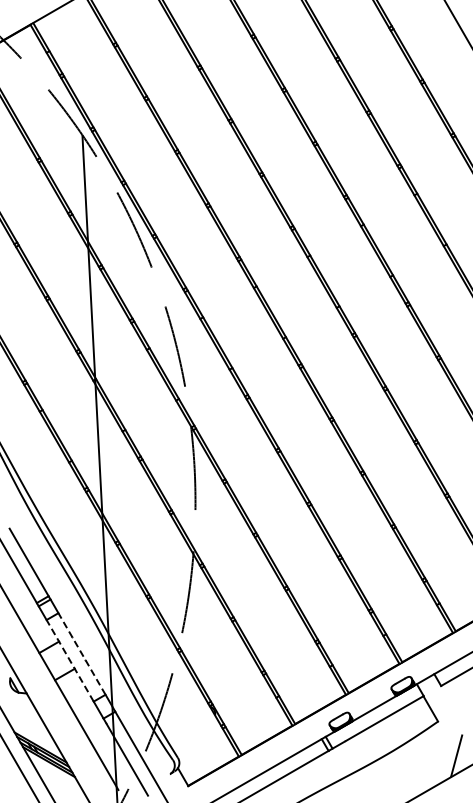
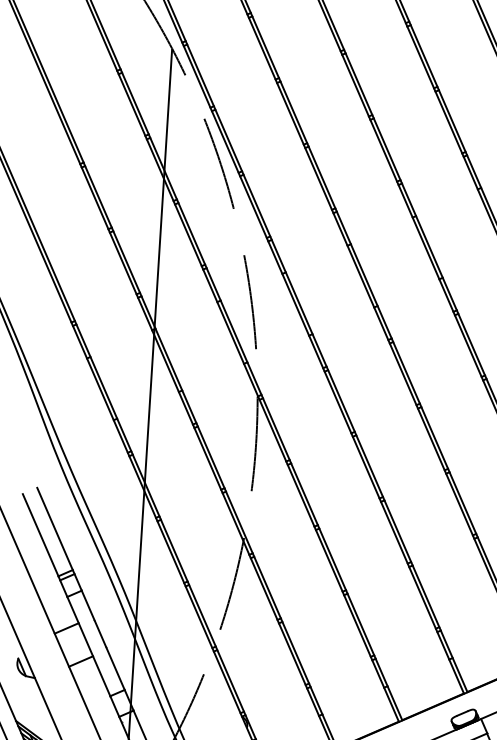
line: (81, 653) -> (102, 639), dashed -> solid
line: (69, 660) -> (88, 646), dashed -> solid

